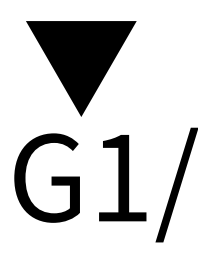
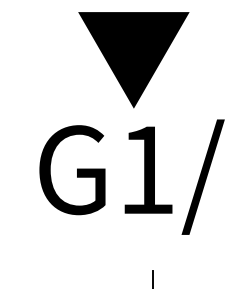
text: (80, 69) -> (133, 60), moved

